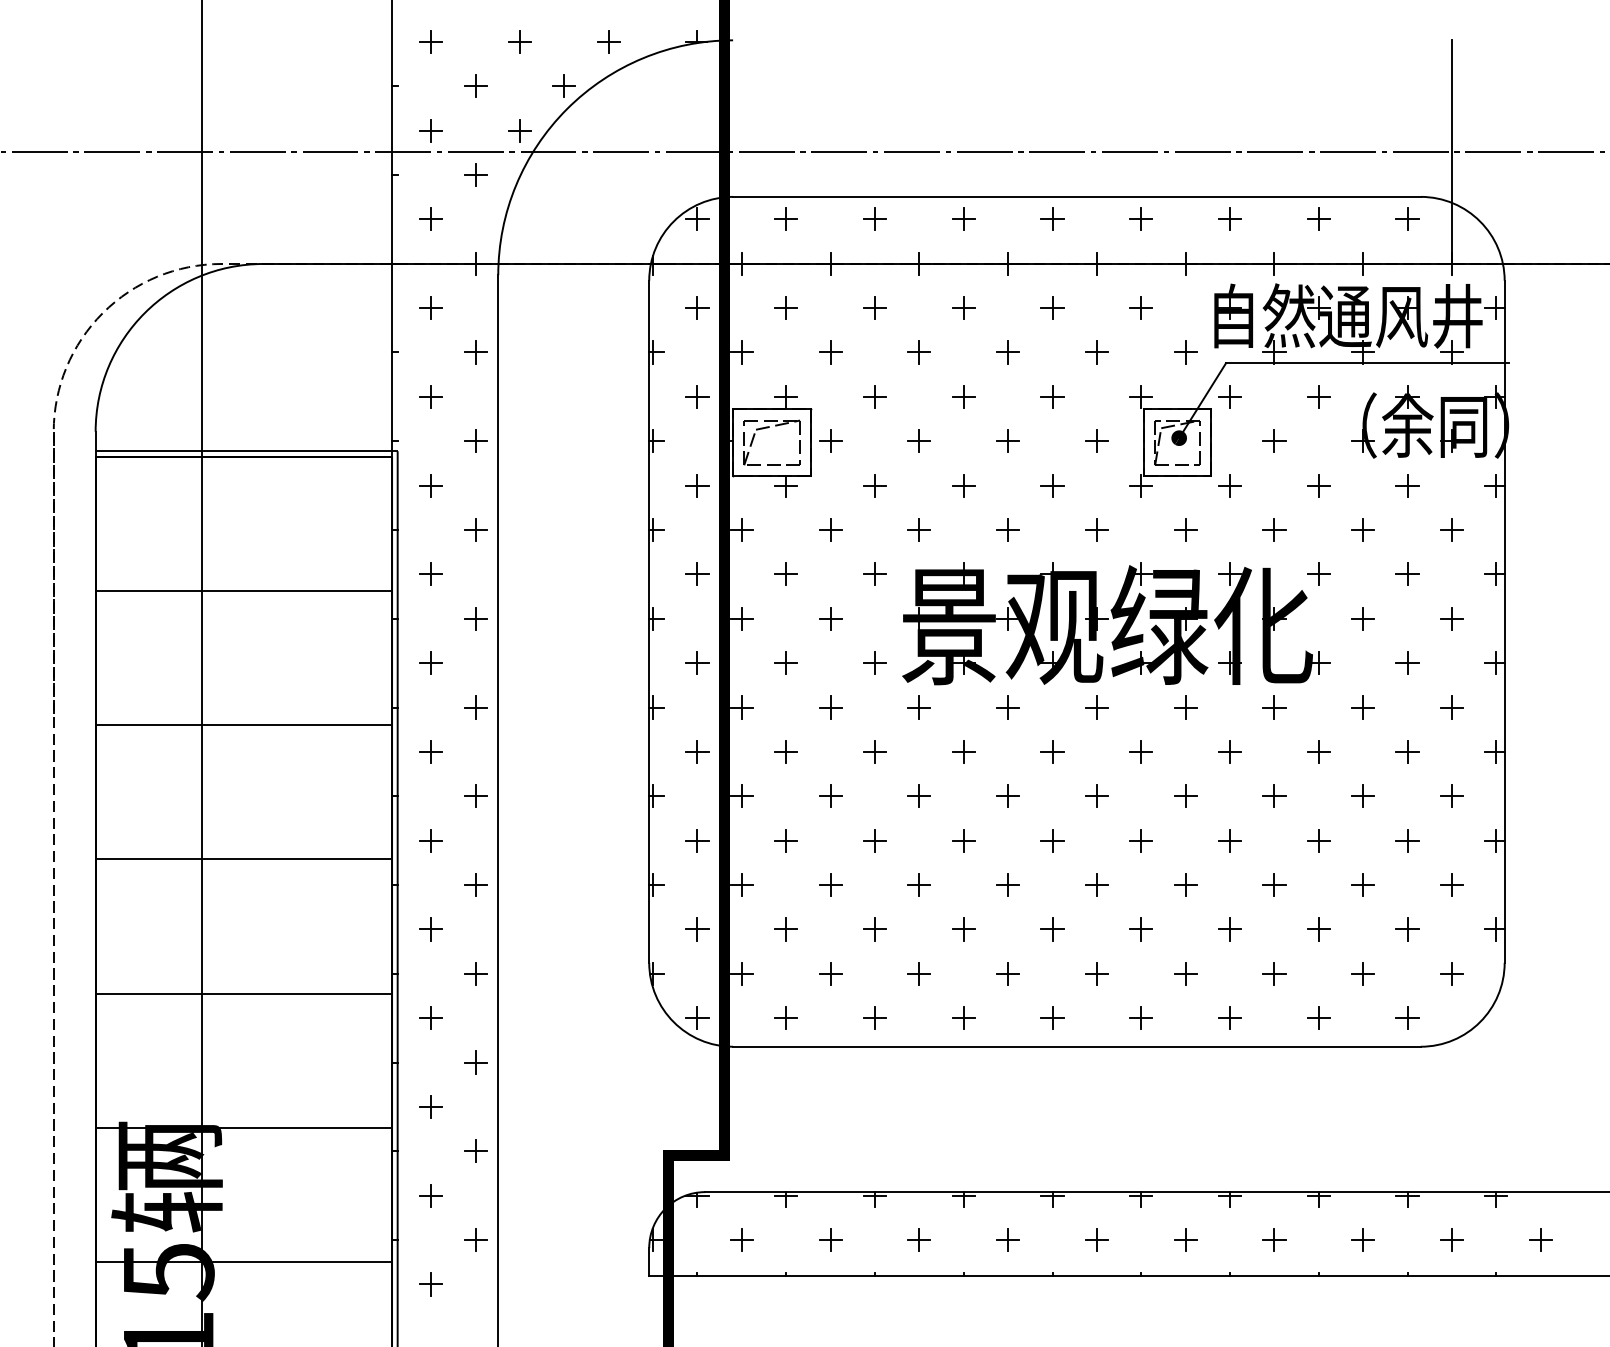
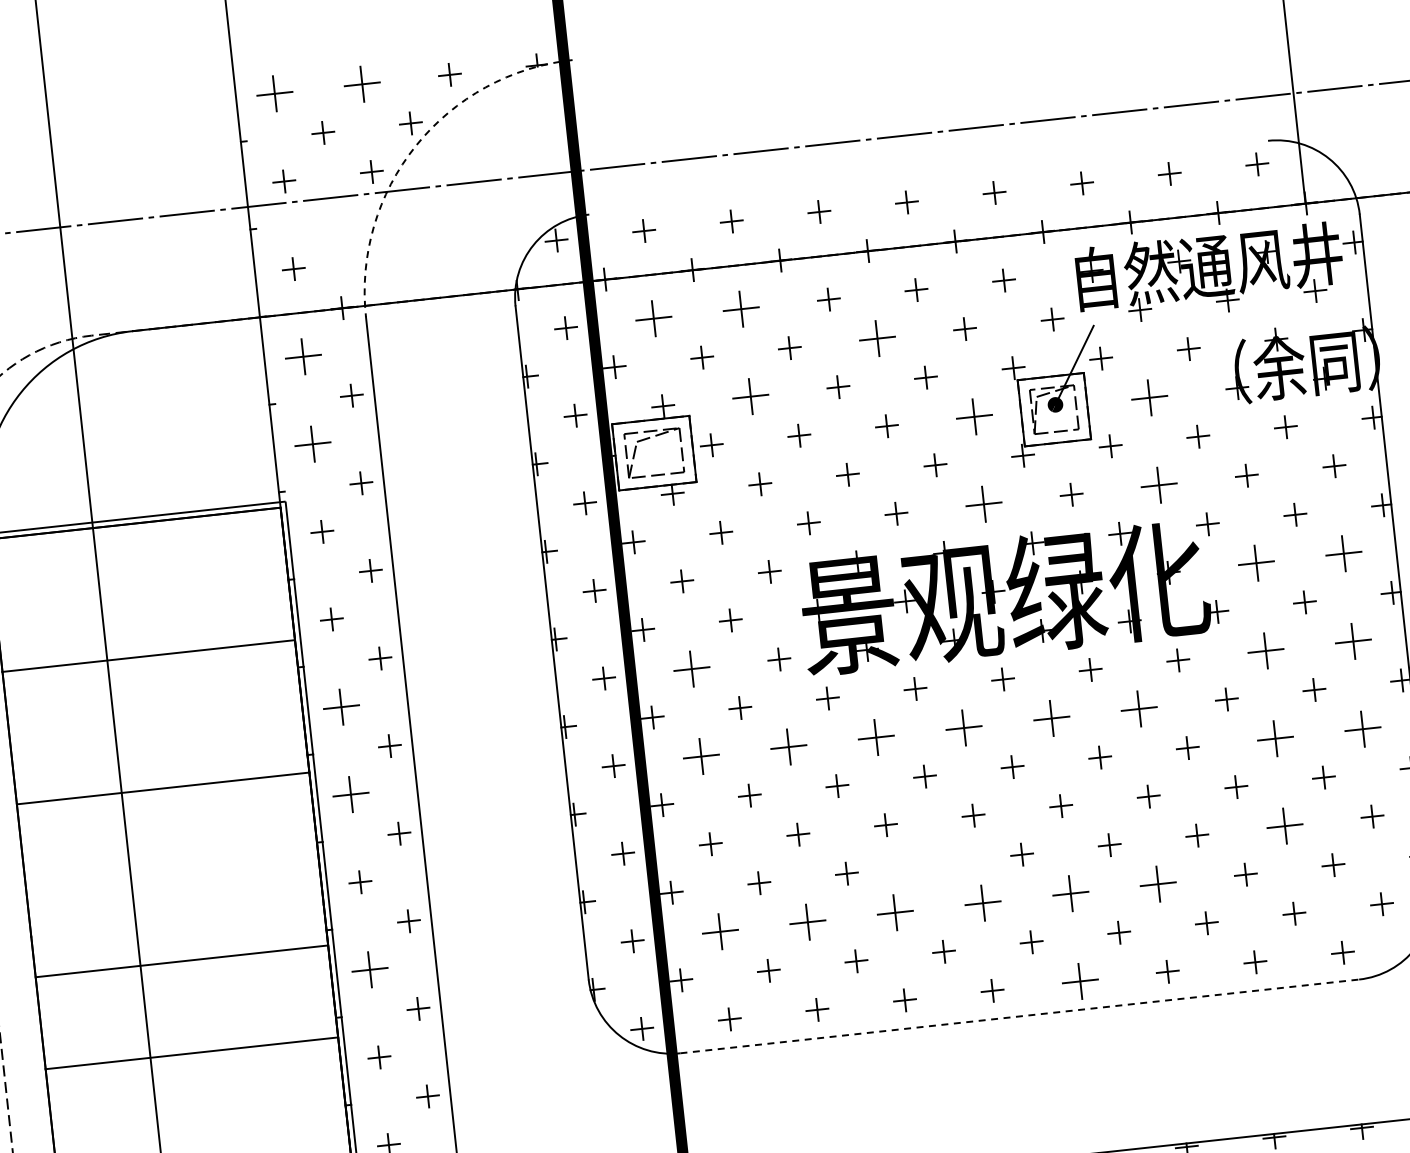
part: (430, 41) -> (274, 93), size x1.6
part: (519, 41) -> (361, 84), size x1.6
arc: (567, 109) -> (416, 146), solid -> dashed
part: (475, 174) -> (332, 220), removed
line: (1076, 196) -> (928, 177), removed
part: (430, 307) -> (302, 356), size x1.6
part: (785, 307) -> (652, 318), size x1.6
part: (874, 307) -> (740, 308), size x1.6
part: (1007, 352) -> (876, 338), size x1.6
line: (1367, 363) -> (1233, 310), removed
part: (430, 396) -> (312, 444), size x1.6
part: (874, 396) -> (750, 396), size x1.6
part: (1096, 440) -> (974, 416), size x1.6
part: (1274, 440) -> (1149, 396), size x1.6
part: (1096, 529) -> (983, 503), size x1.6
part: (1274, 529) -> (1159, 484), size x1.6
part: (1362, 618) -> (1255, 563), size x1.6
part: (1451, 618) -> (1343, 553), size x1.6
part: (430, 662) -> (340, 706), size x1.6
part: (785, 662) -> (690, 668), size x1.6
part: (1362, 707) -> (1265, 651), size x1.6
part: (1451, 707) -> (1353, 641), size x1.6
part: (430, 751) -> (350, 794), size x1.6
part: (785, 751) -> (700, 756), size x1.6
part: (874, 751) -> (788, 746), size x1.6
part: (963, 751) -> (876, 737), size x1.6
part: (1052, 751) -> (964, 727), size x1.6
part: (1140, 751) -> (1050, 718), size x1.6
part: (1229, 751) -> (1138, 708), size x1.6
part: (1362, 795) -> (1274, 737), size x1.6
part: (1451, 795) -> (1362, 728), size x1.6
line: (243, 859) -> (181, 961), moved
part: (1007, 884) -> (933, 863), removed
part: (1362, 884) -> (1284, 825), size x1.6
part: (430, 929) -> (369, 970), size x1.6
part: (785, 929) -> (719, 931), size x1.6
part: (874, 929) -> (807, 922), size x1.6
part: (963, 929) -> (895, 912), size x1.6
part: (1052, 929) -> (983, 903), size x1.6
part: (1140, 929) -> (1069, 893), size x1.6
part: (1229, 929) -> (1157, 884), size x1.6
part: (1140, 1017) -> (1079, 980), size x1.6
line: (1076, 1046) -> (1019, 1016), solid -> dashed

